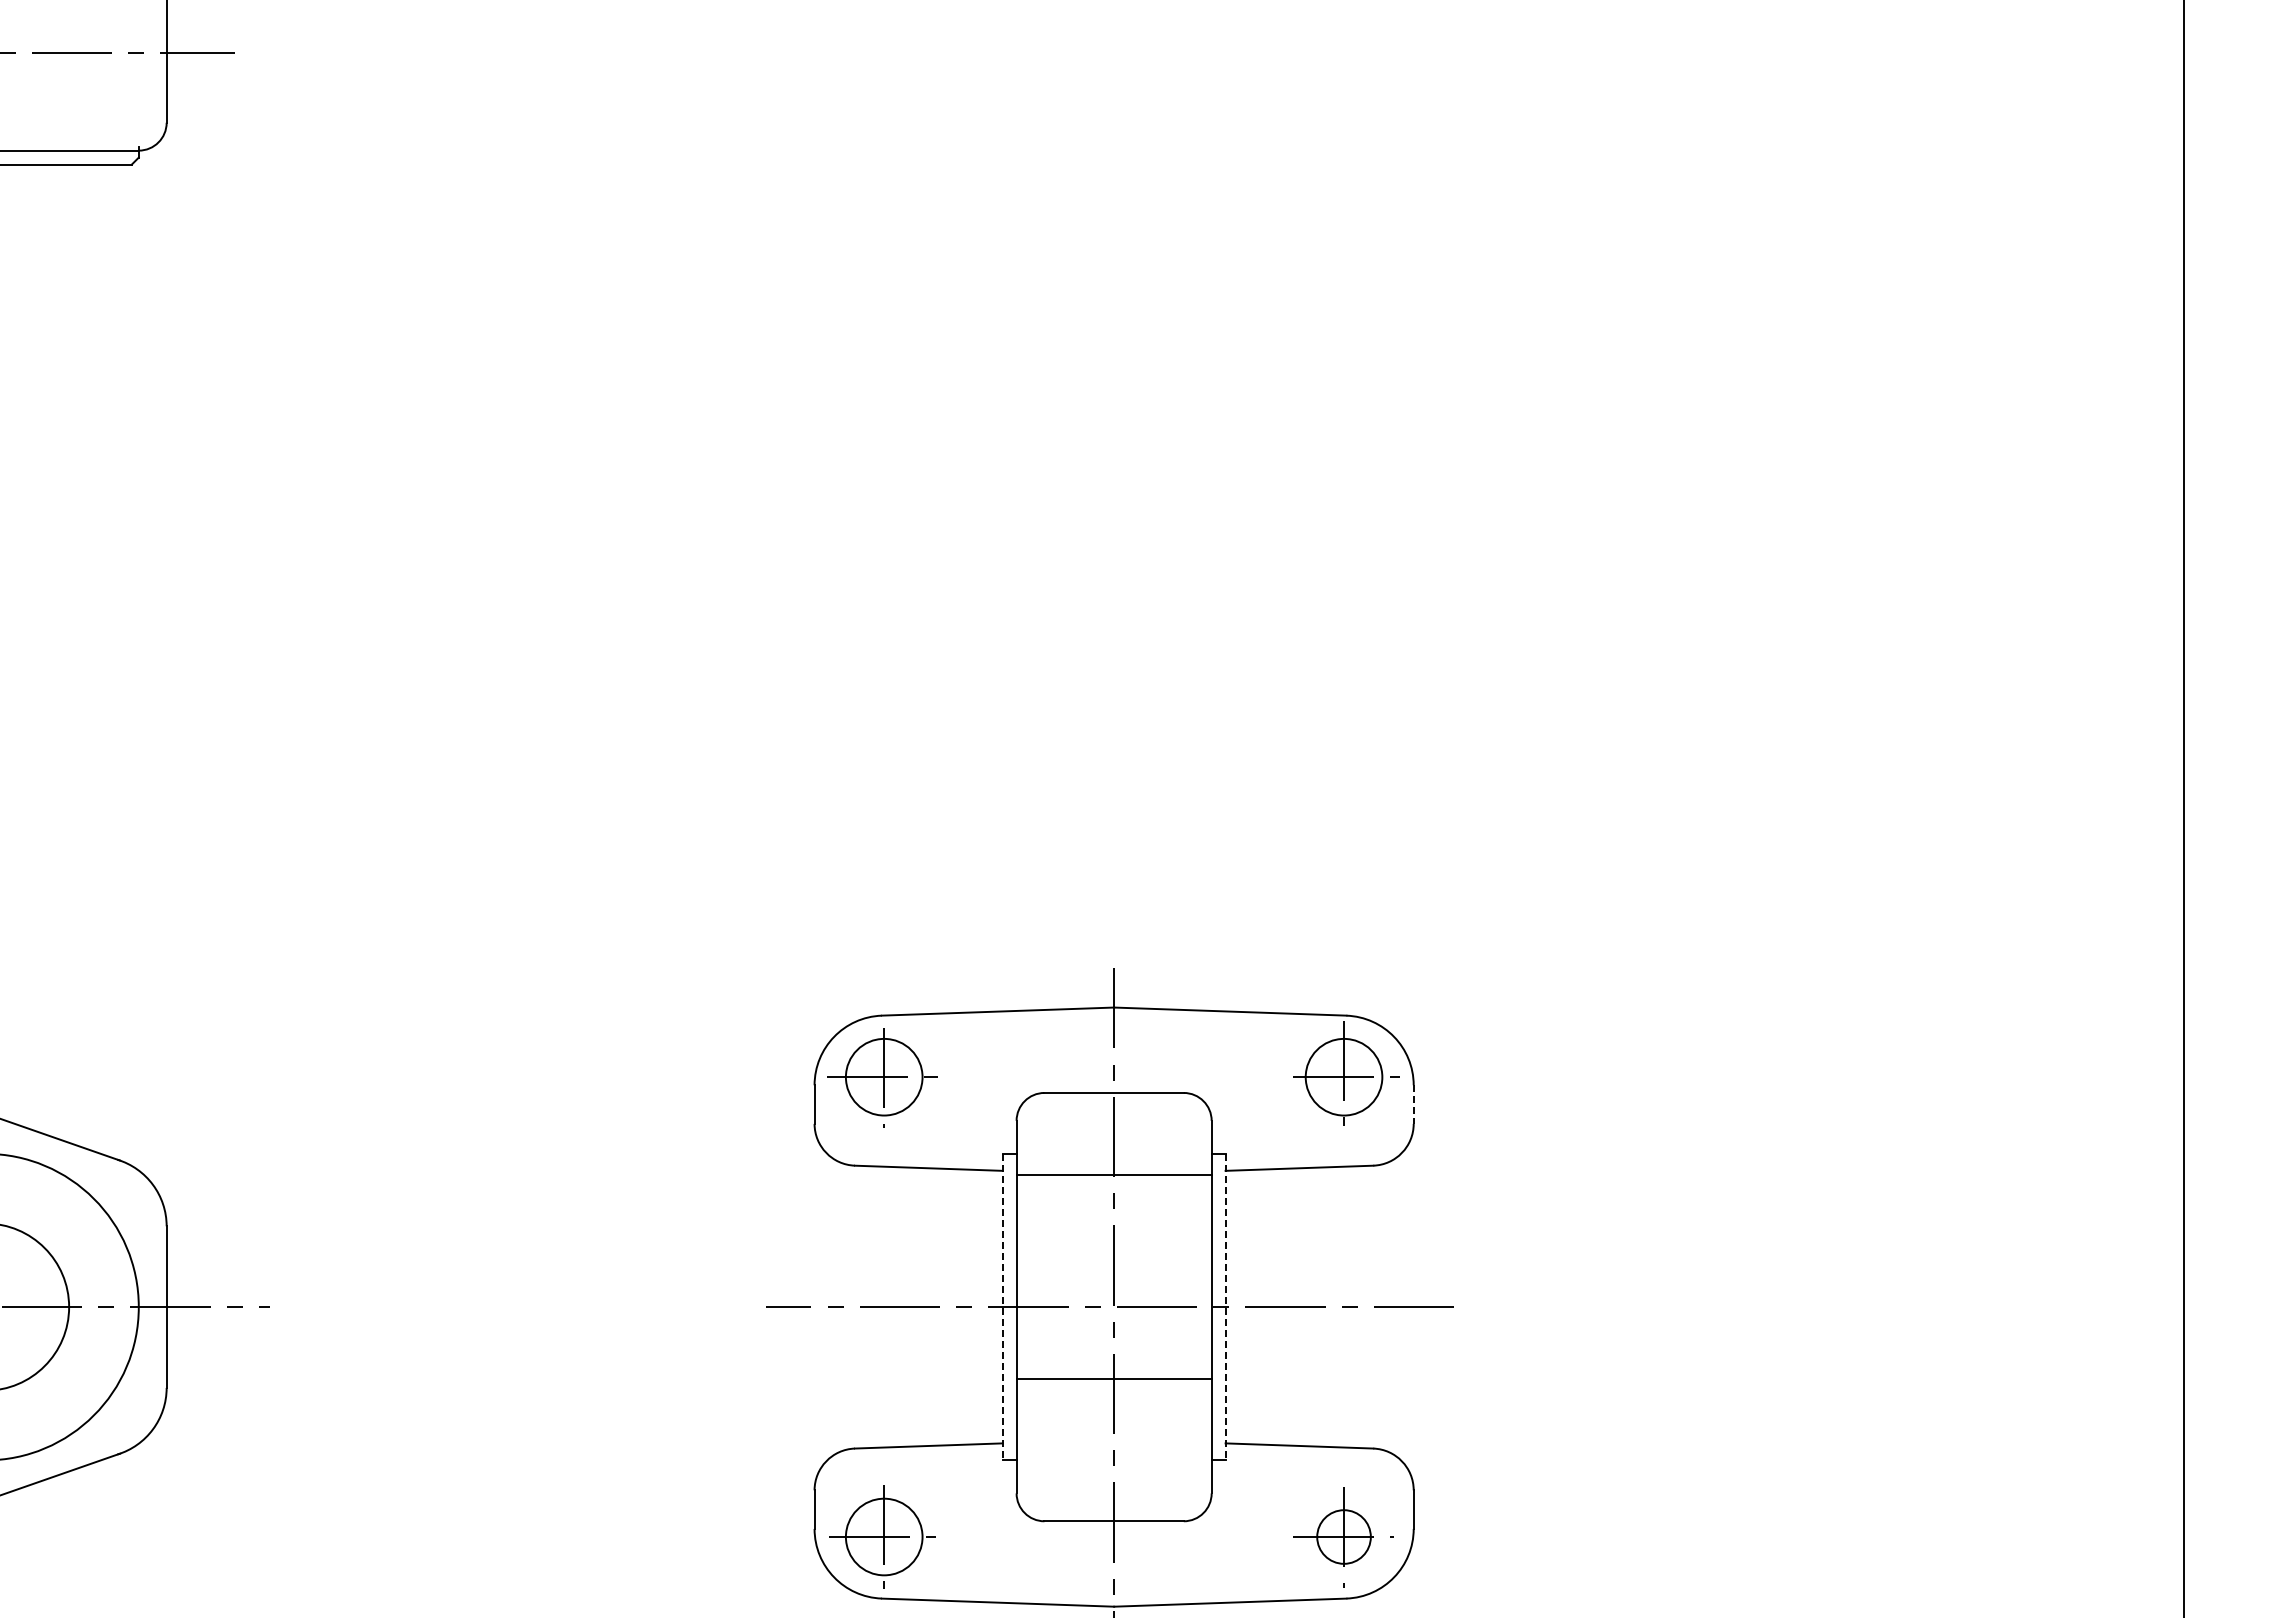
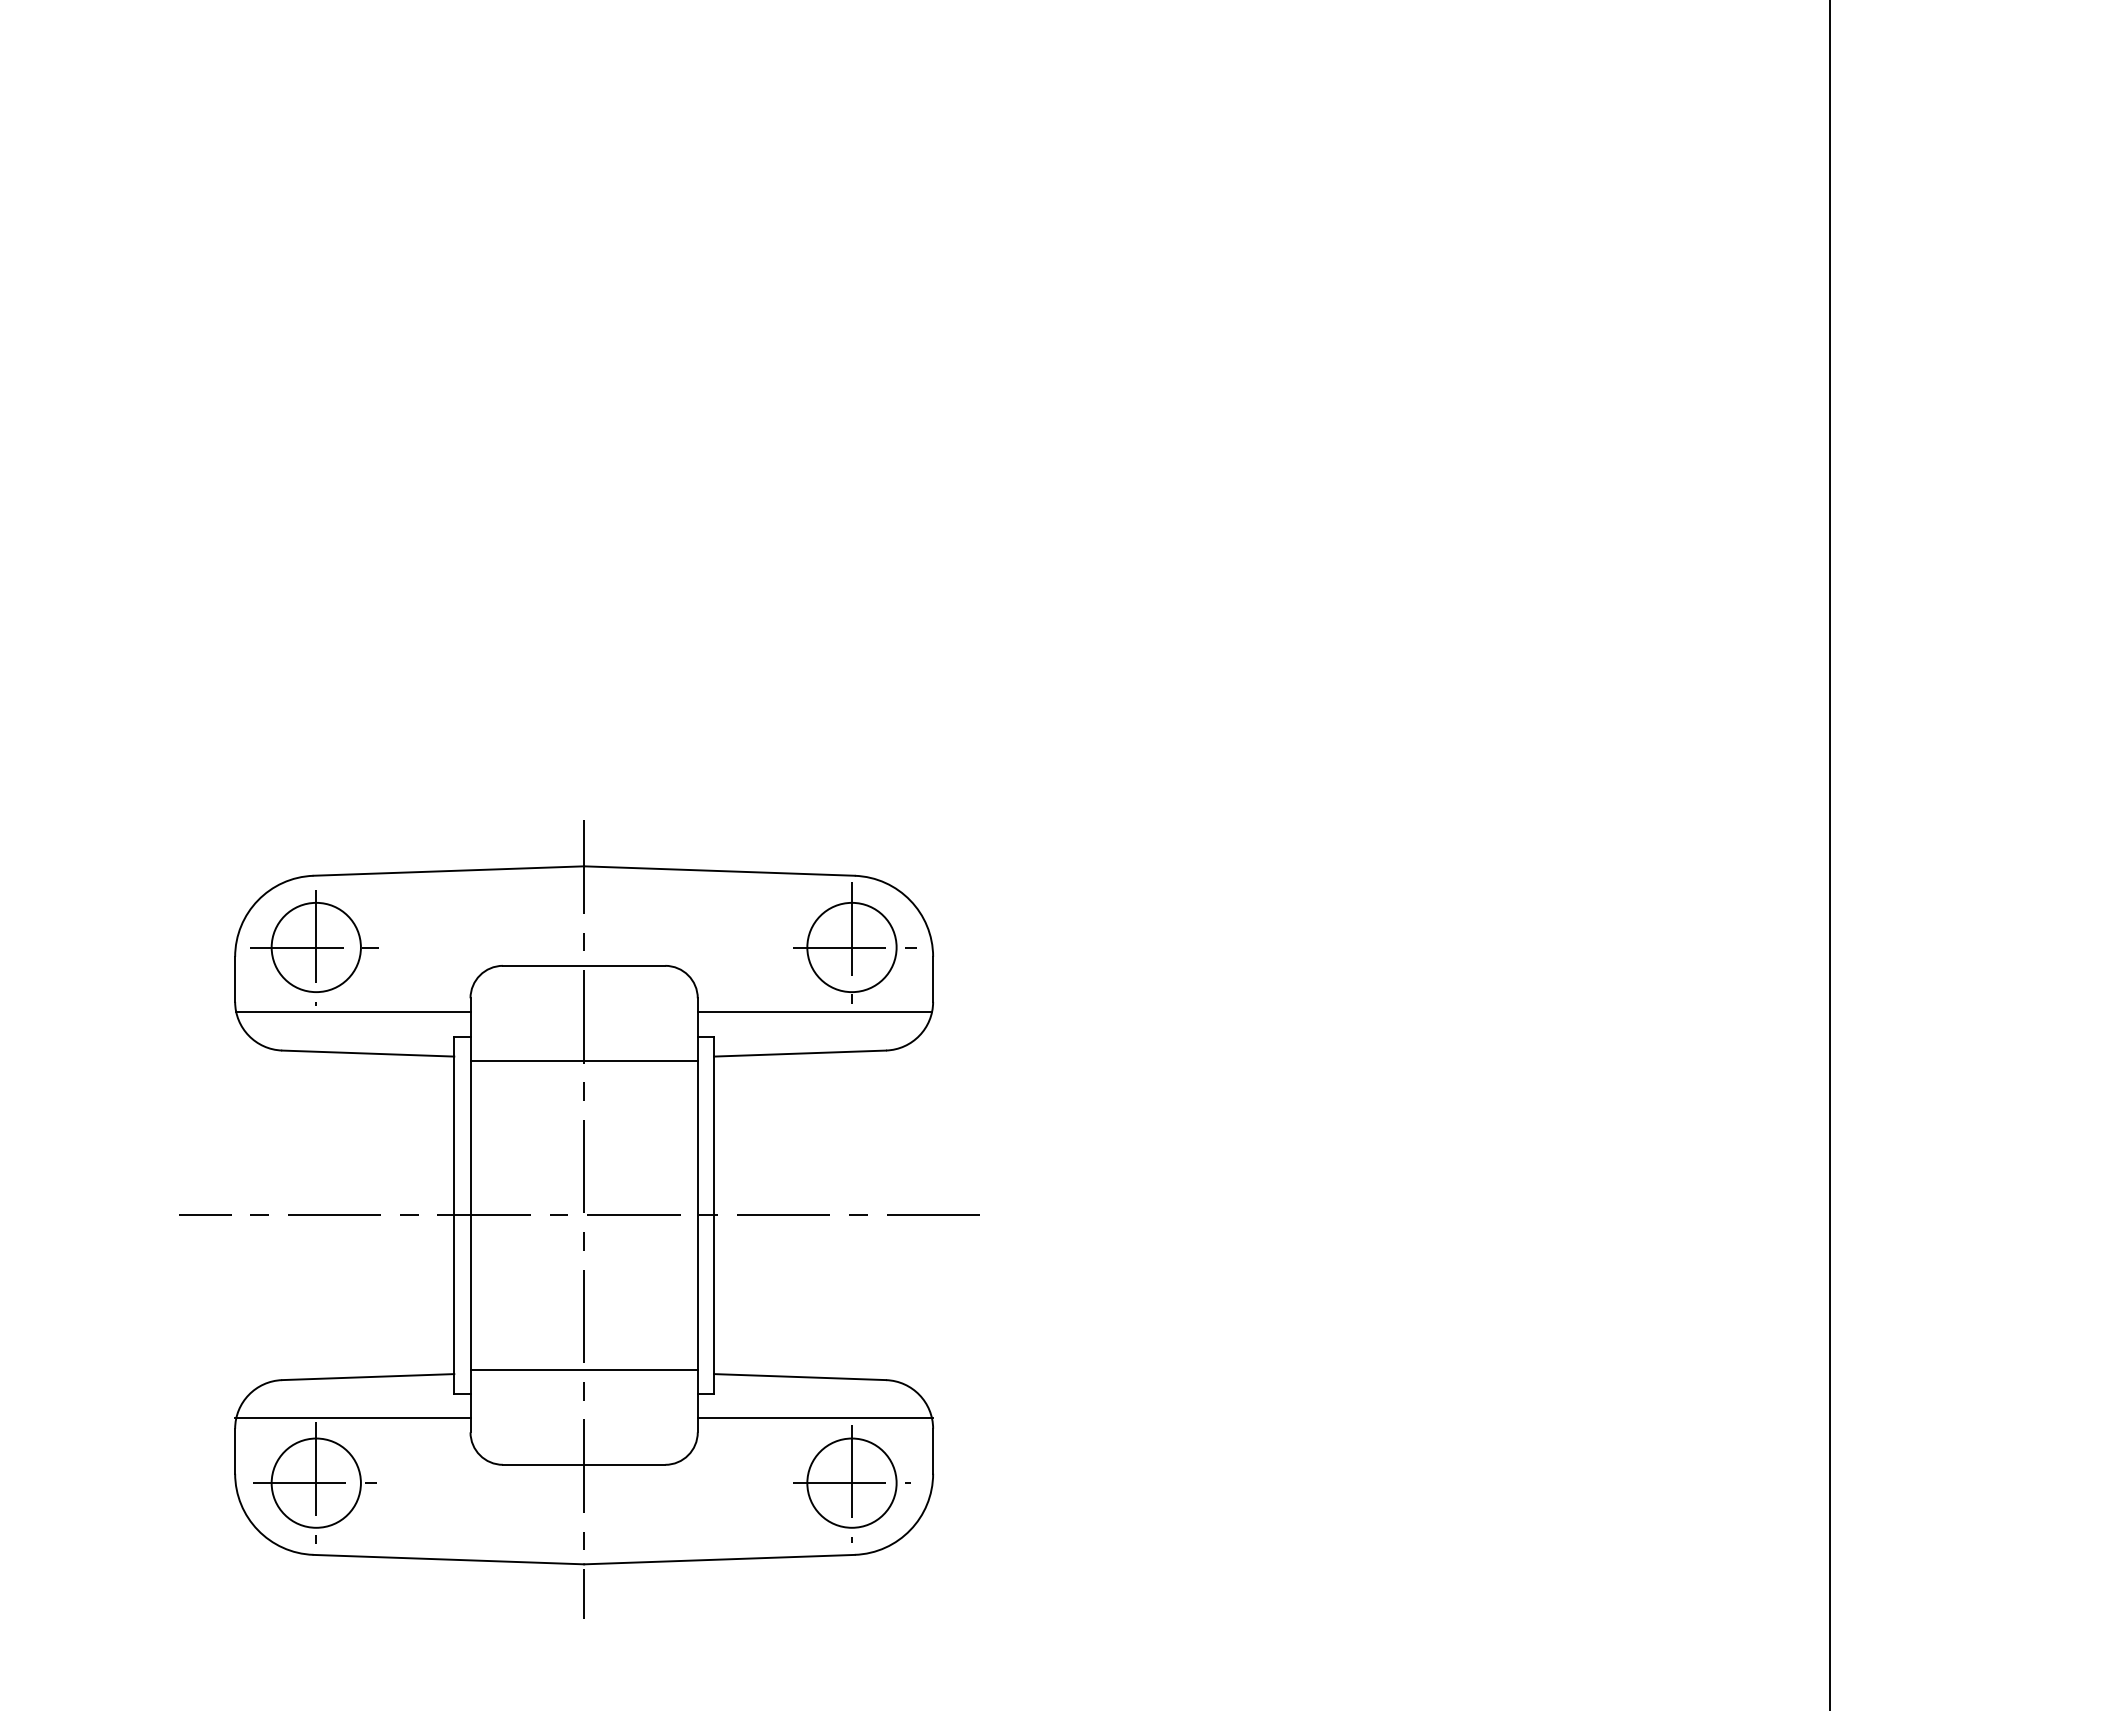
line: (1413, 1105) -> (932, 980), dashed -> solid
line: (915, 1132) -> (352, 1011), added
line: (1311, 1132) -> (814, 1011), added
line: (1002, 1307) -> (454, 1215), dashed -> solid
line: (1225, 1307) -> (713, 1215), dashed -> solid
line: (1113, 1379) -> (583, 1369), moved
line: (915, 1481) -> (352, 1418), added
line: (1312, 1481) -> (815, 1418), added
circle: (1343, 1536) -> (851, 1482), size x1.43

